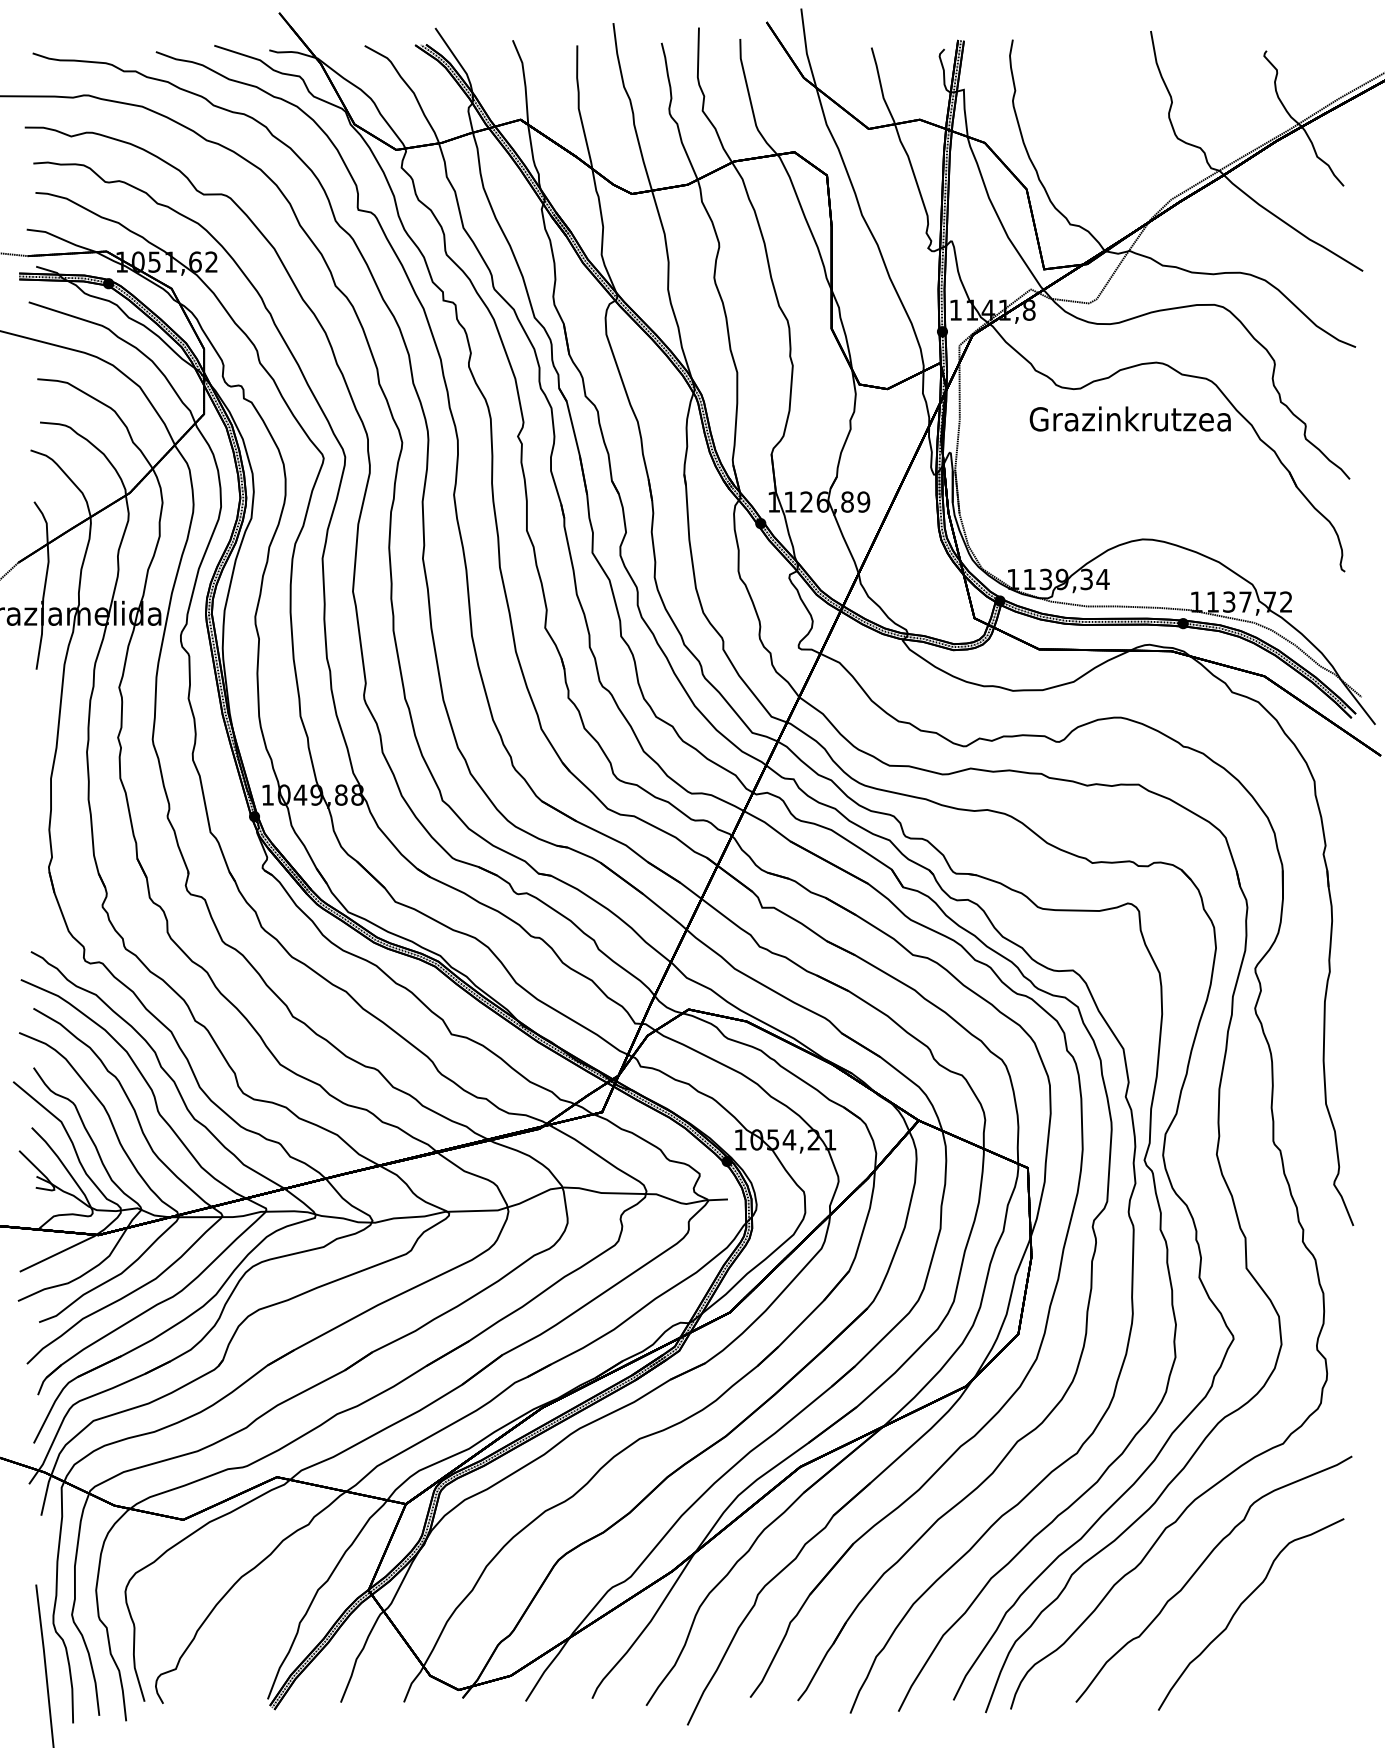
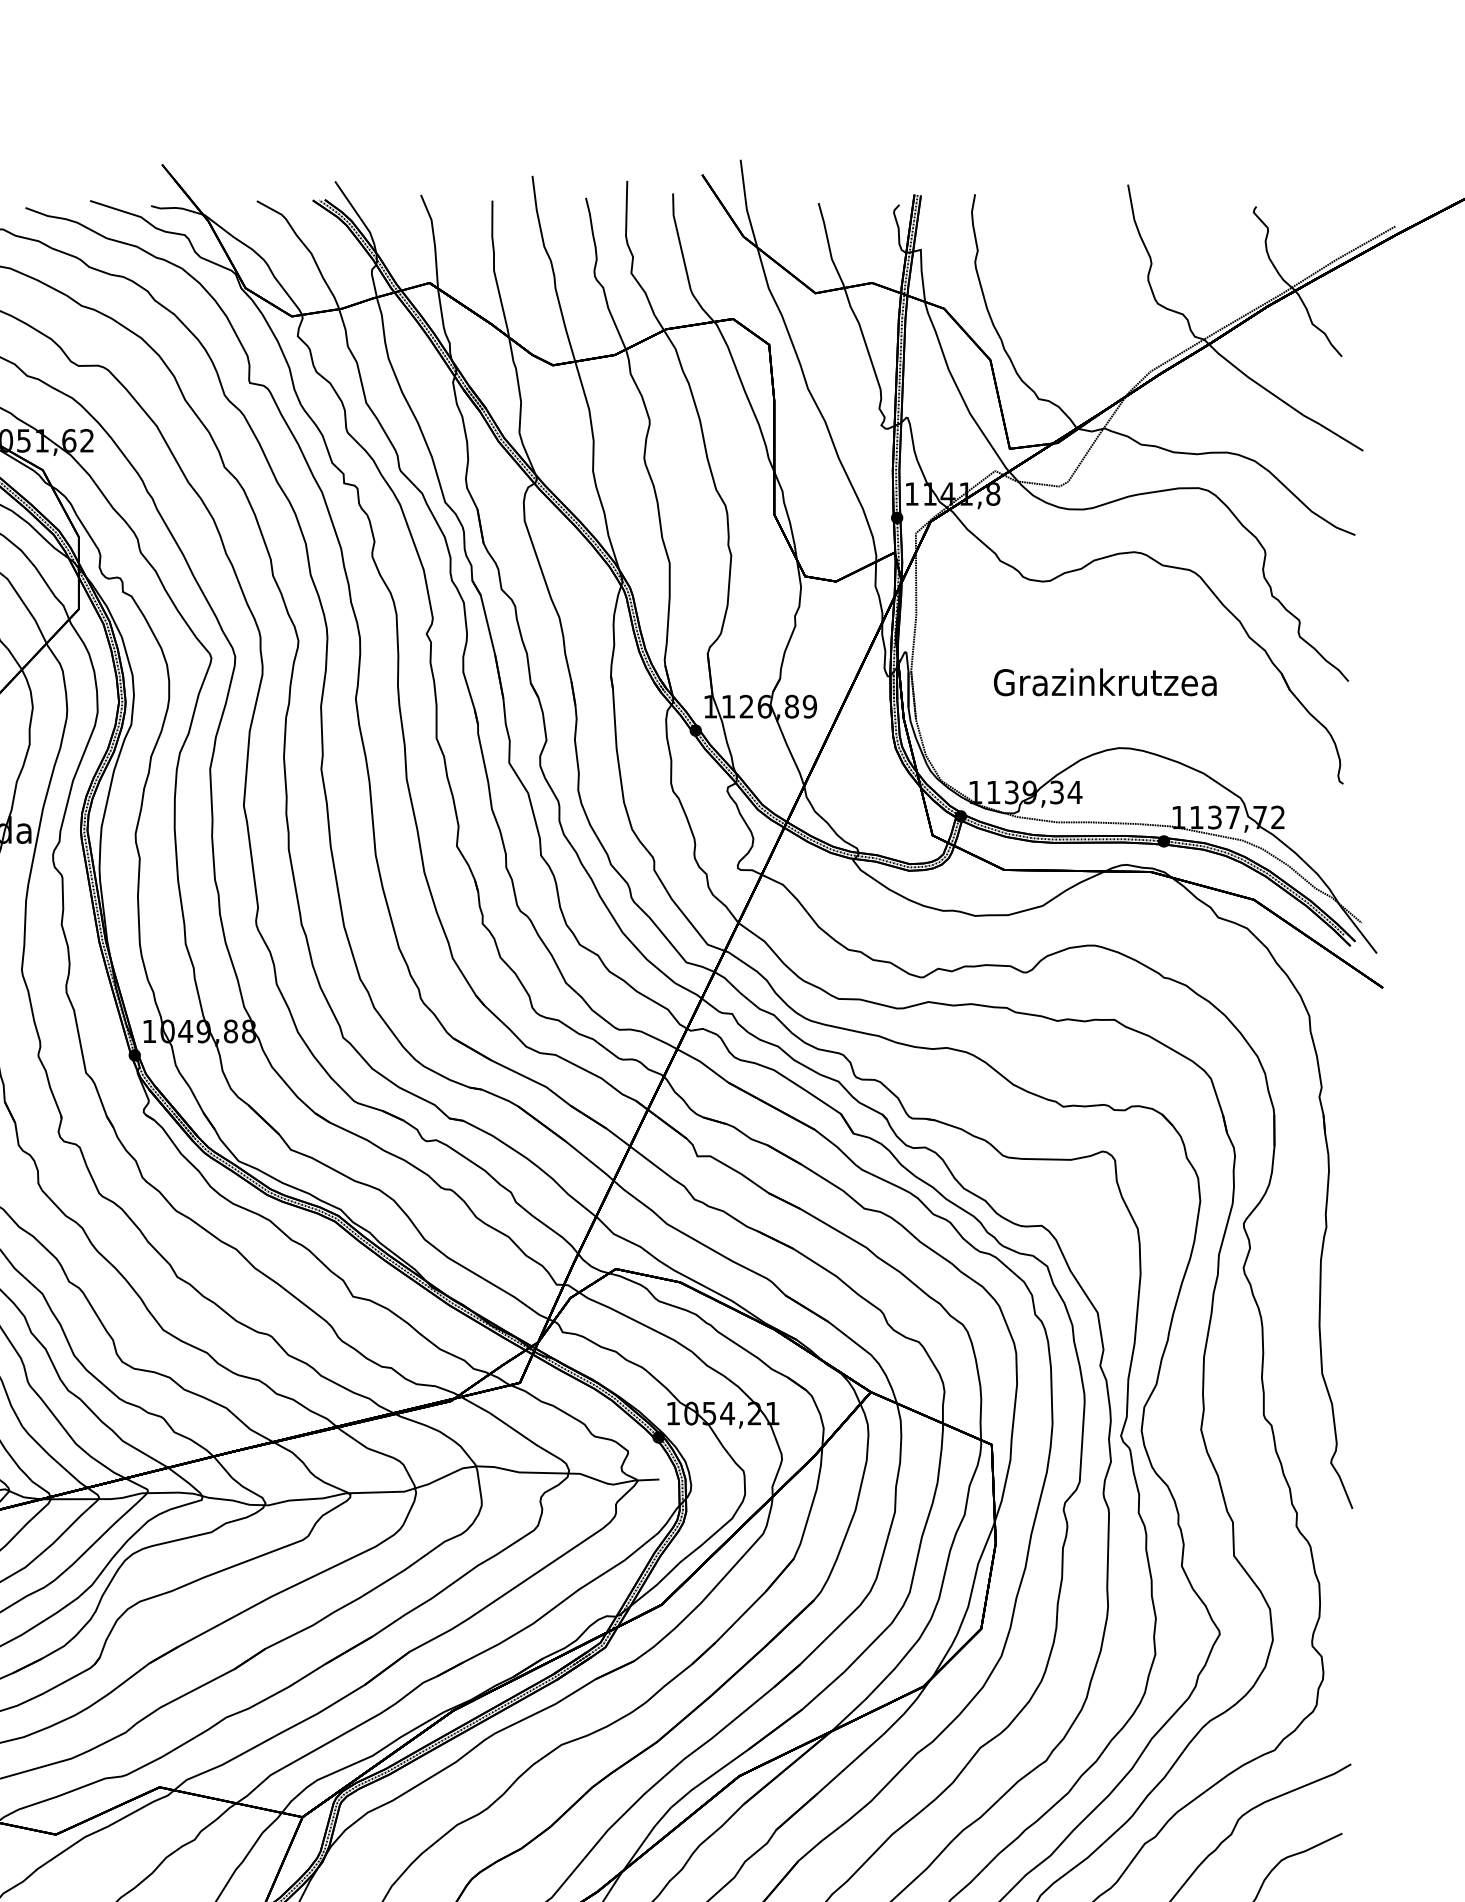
text: (1129, 418) -> (1104, 681), moved

